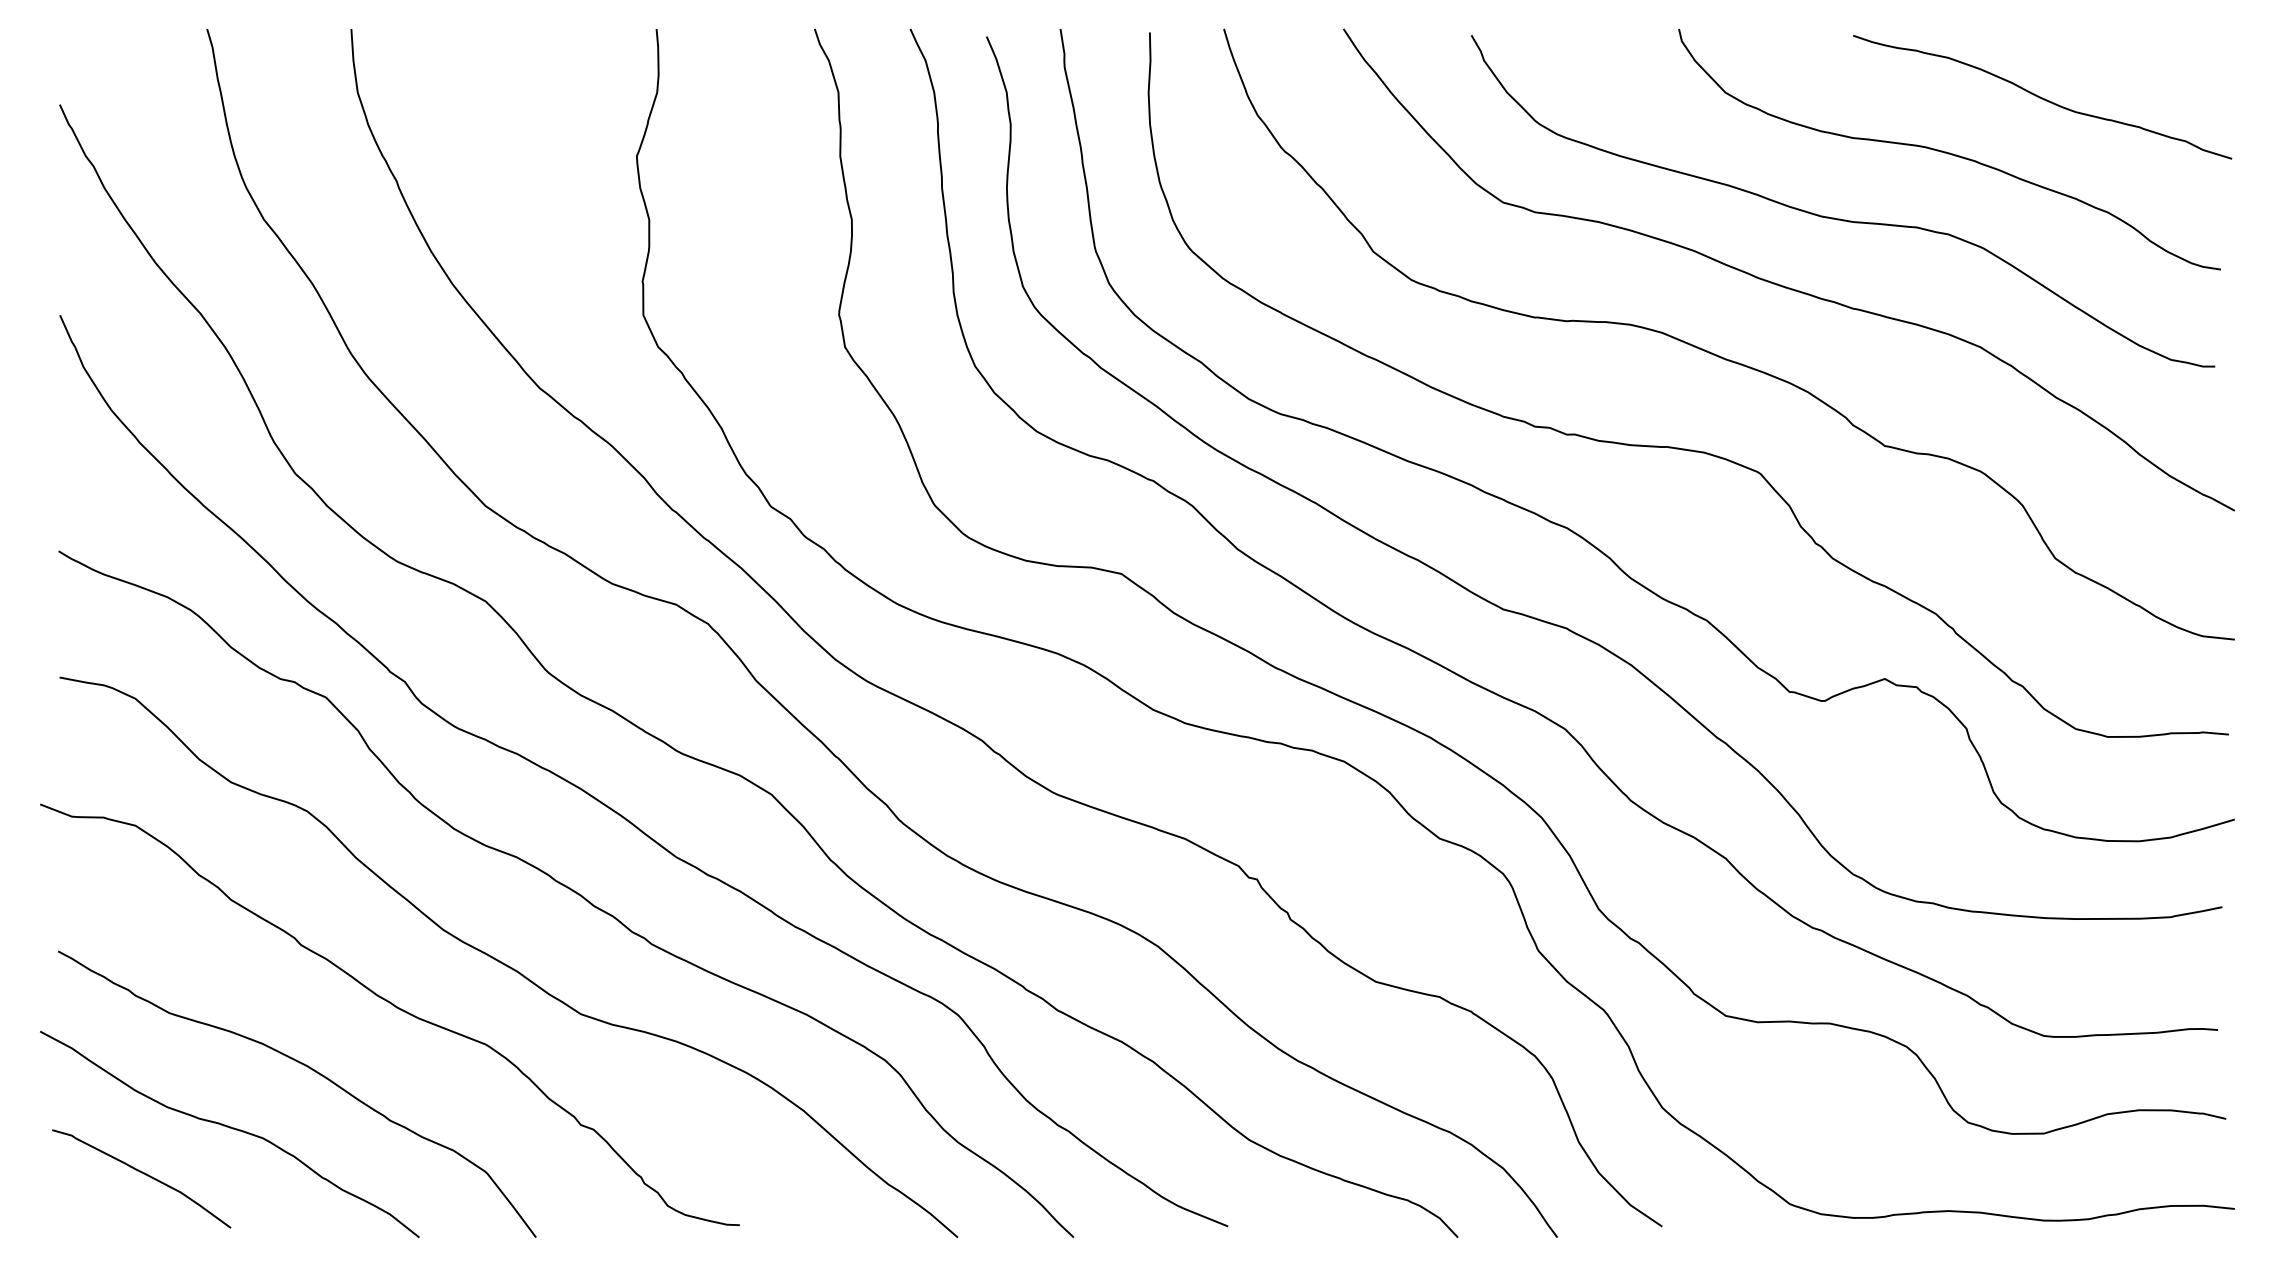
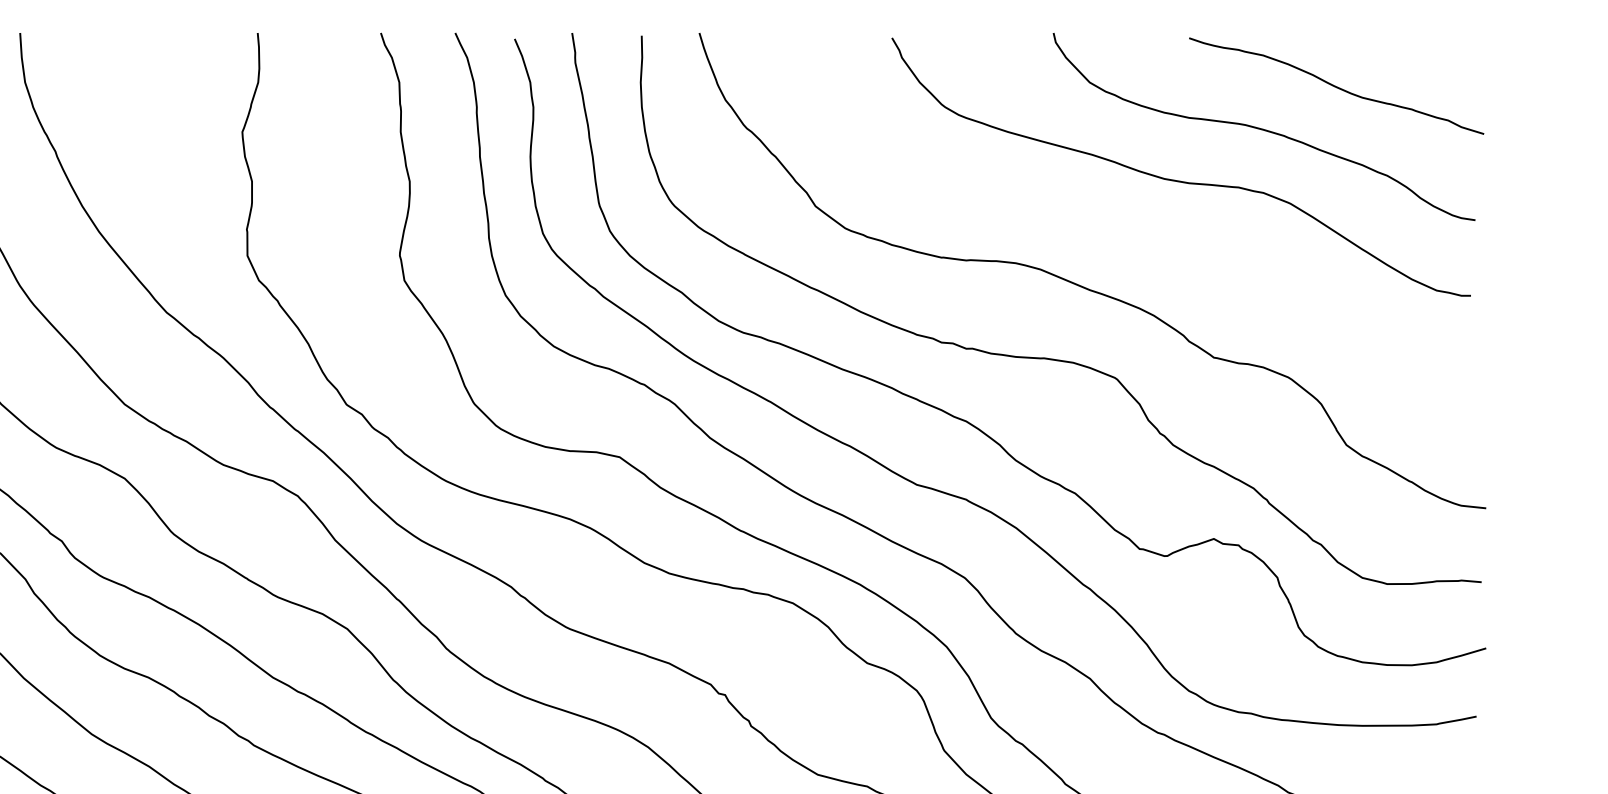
curve: (1783, 285) -> (1134, 232), removed

